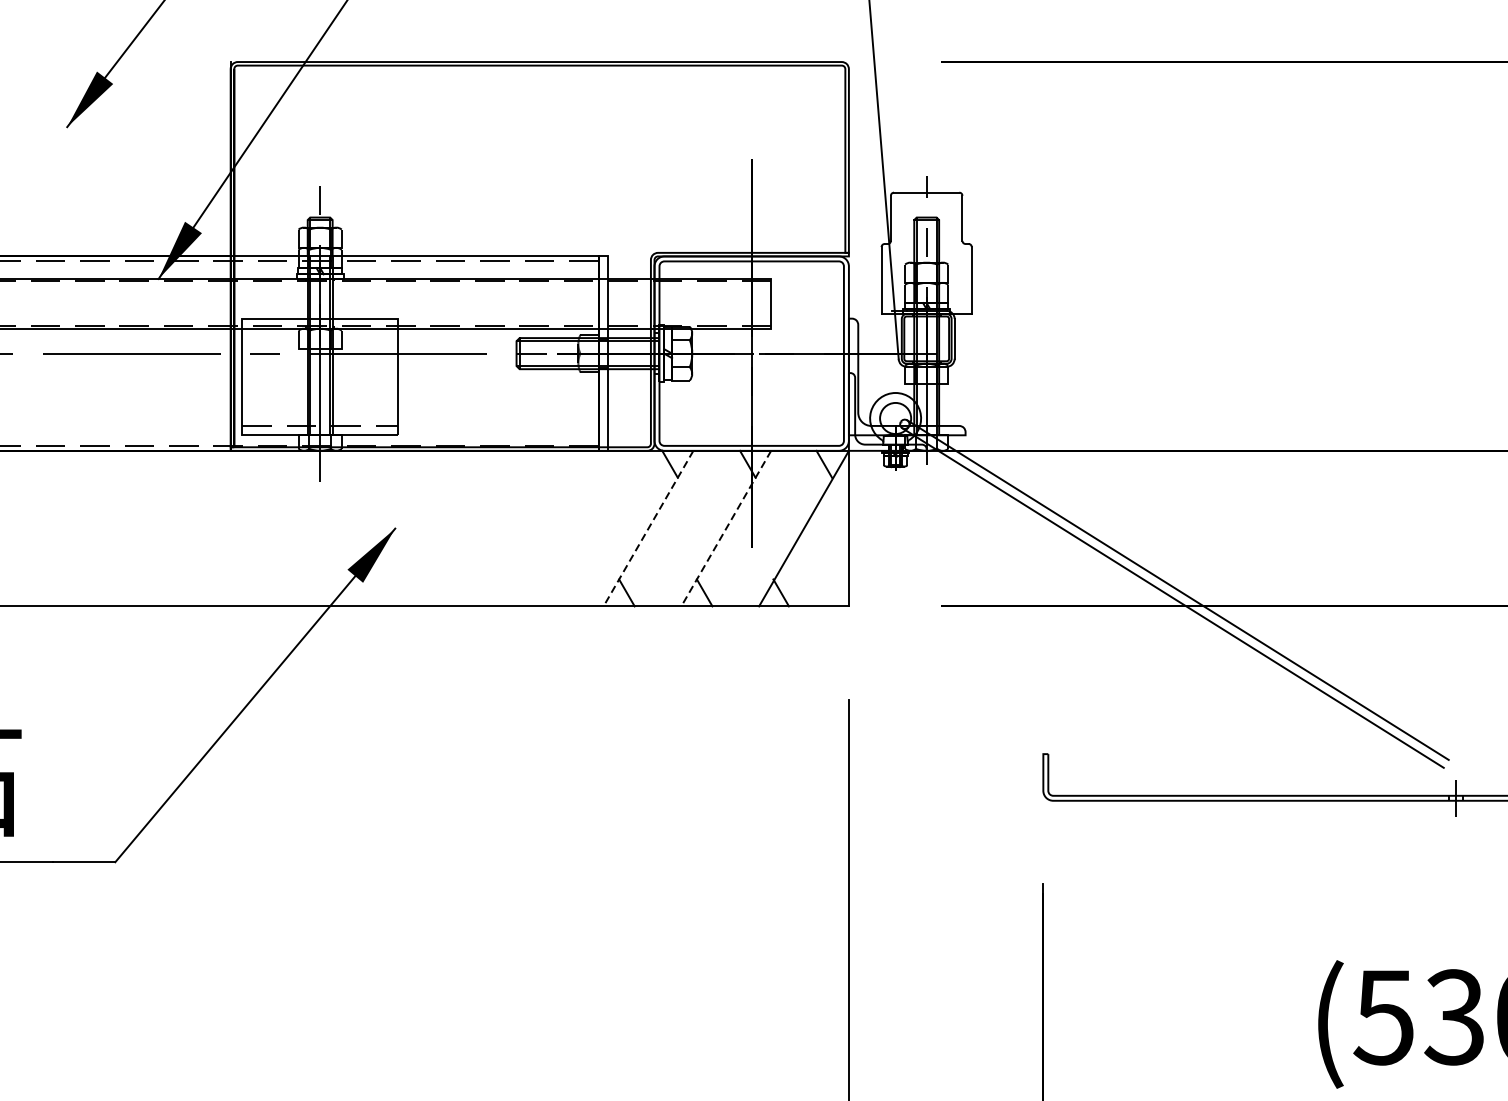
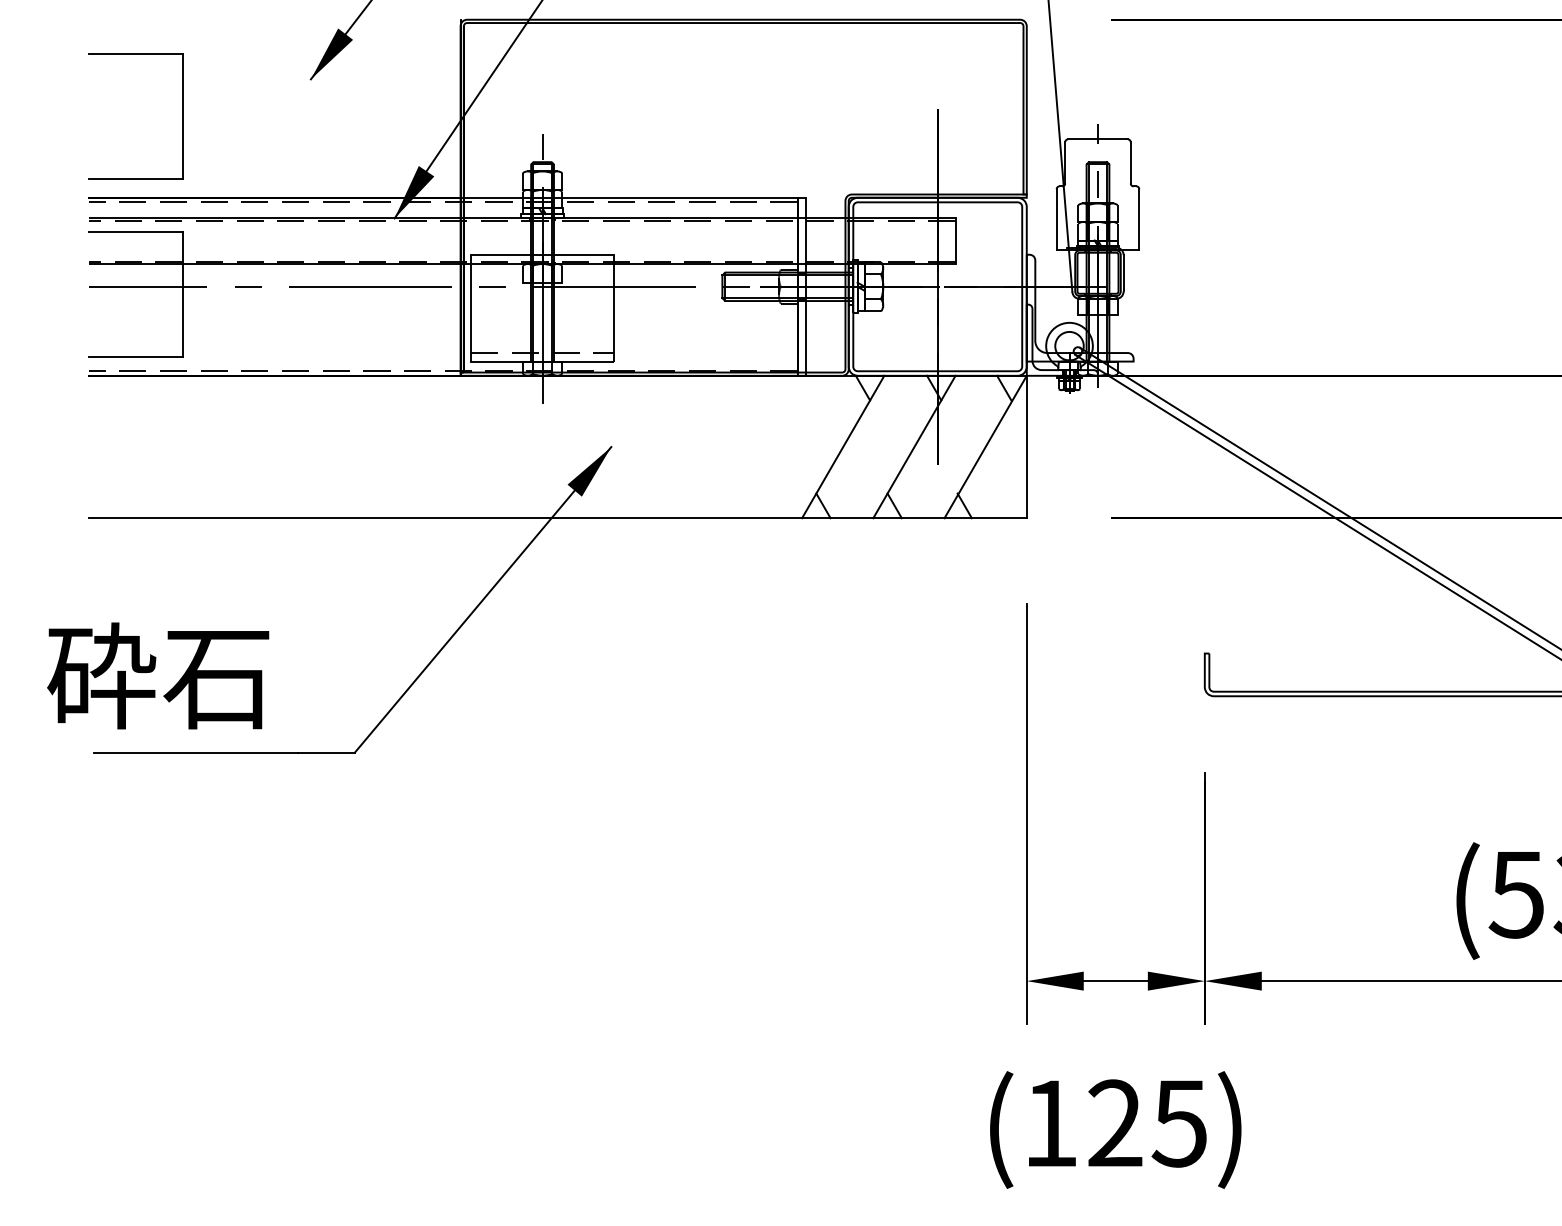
line: (647, 529) -> (842, 447), dashed -> solid
line: (726, 529) -> (914, 447), dashed -> solid

